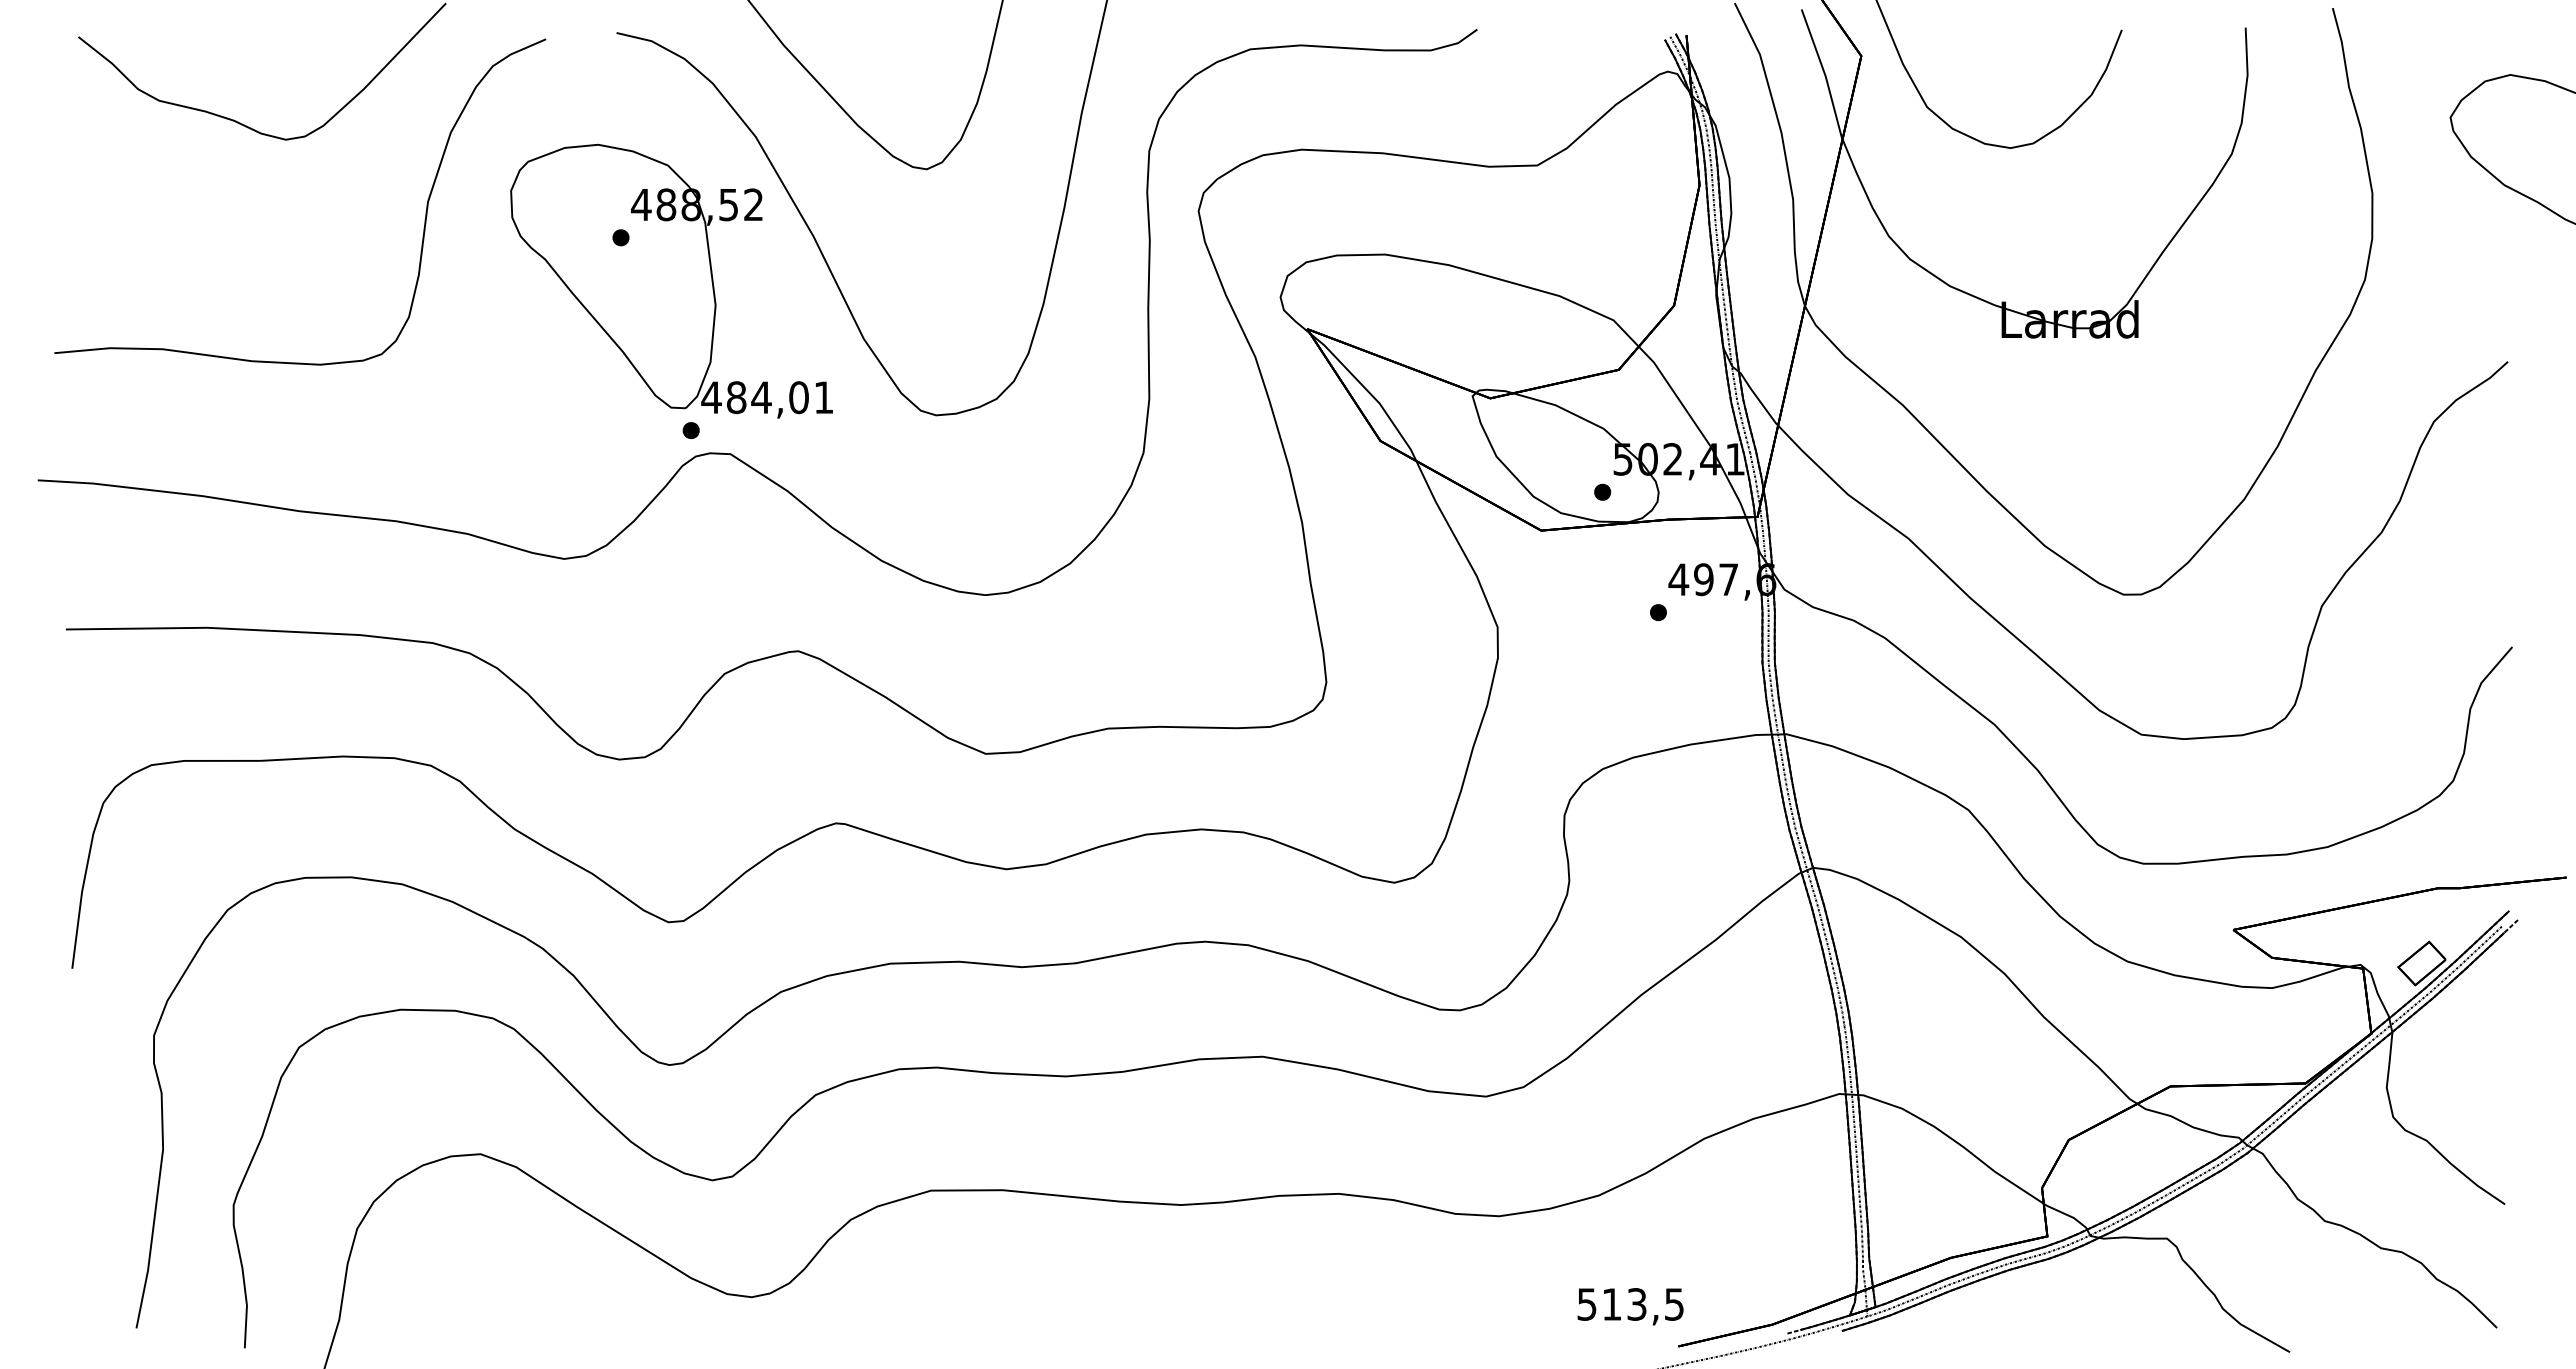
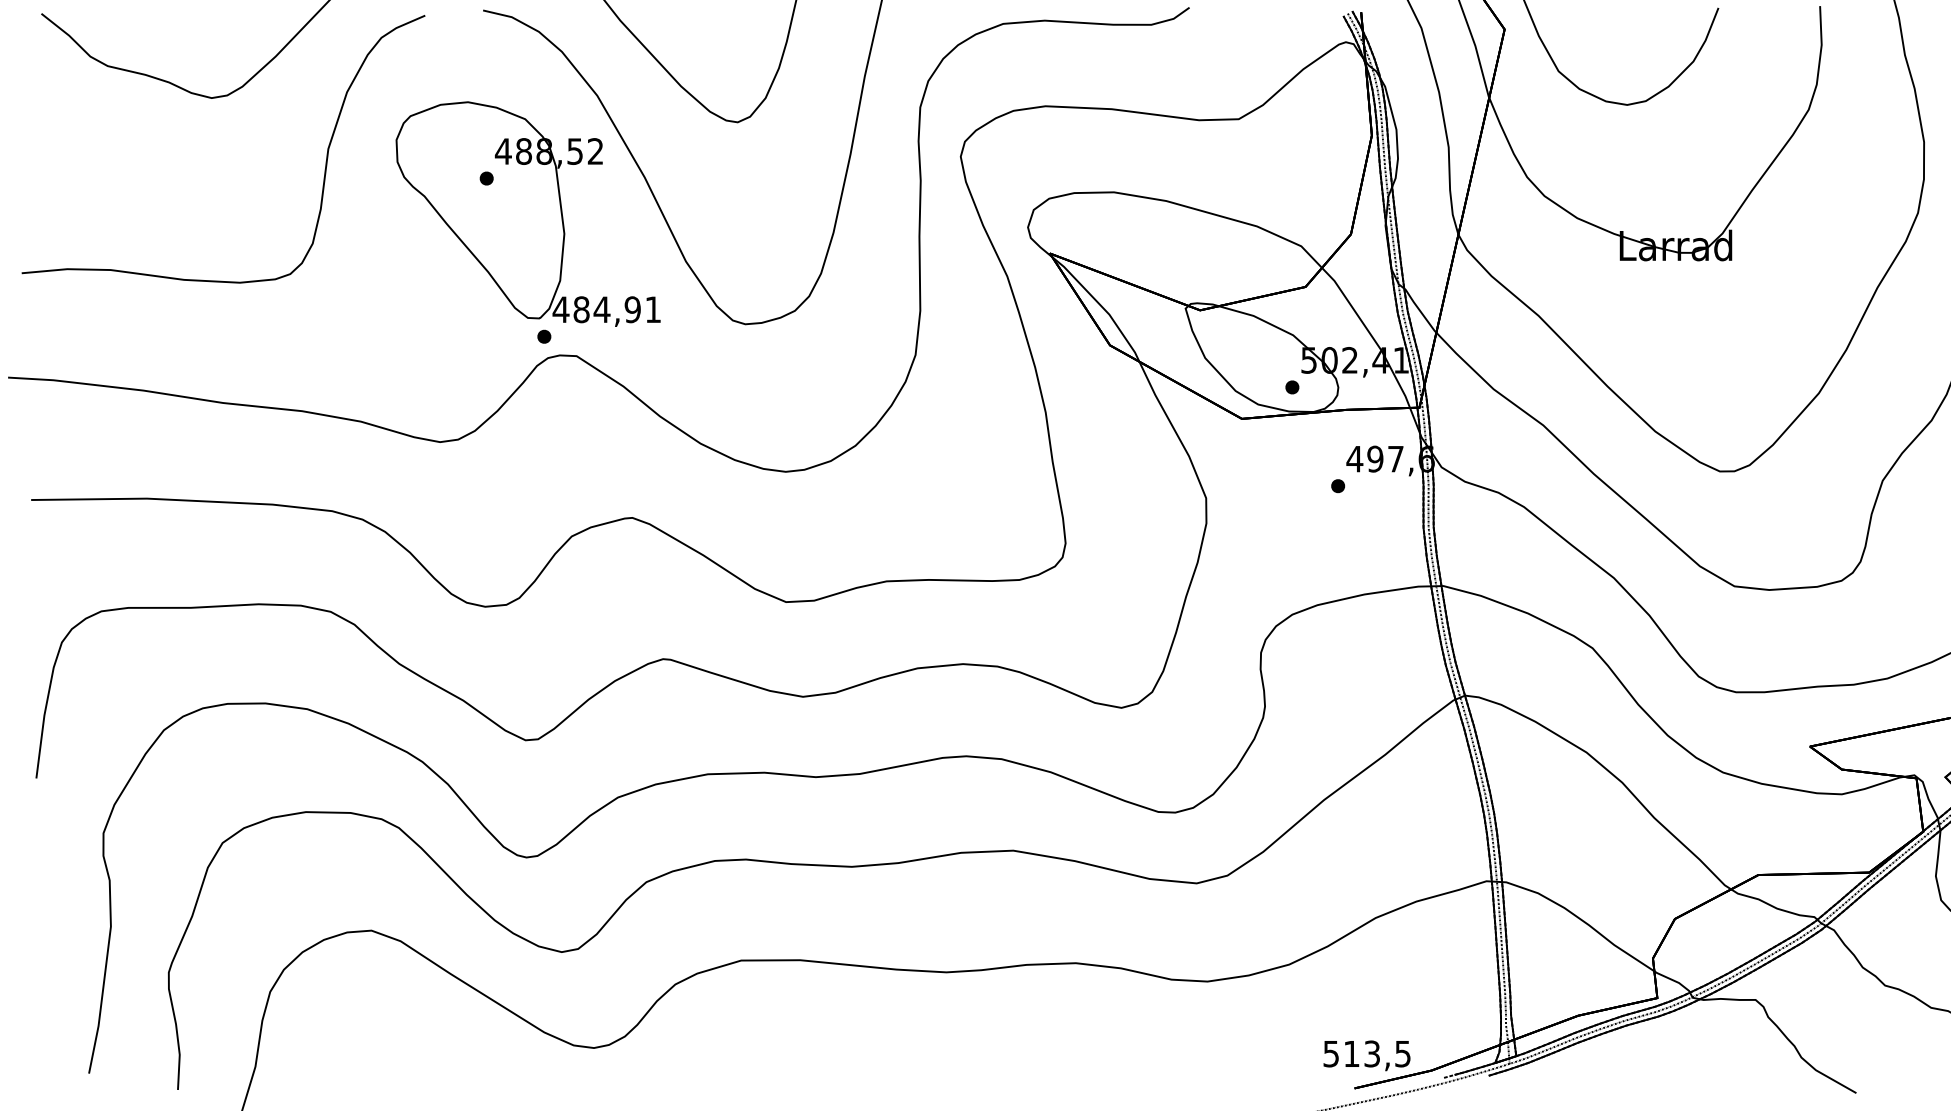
text: (798, 397) -> (632, 309), 484,01 -> 484,91
text: (1630, 1306) -> (1366, 1055), moved

